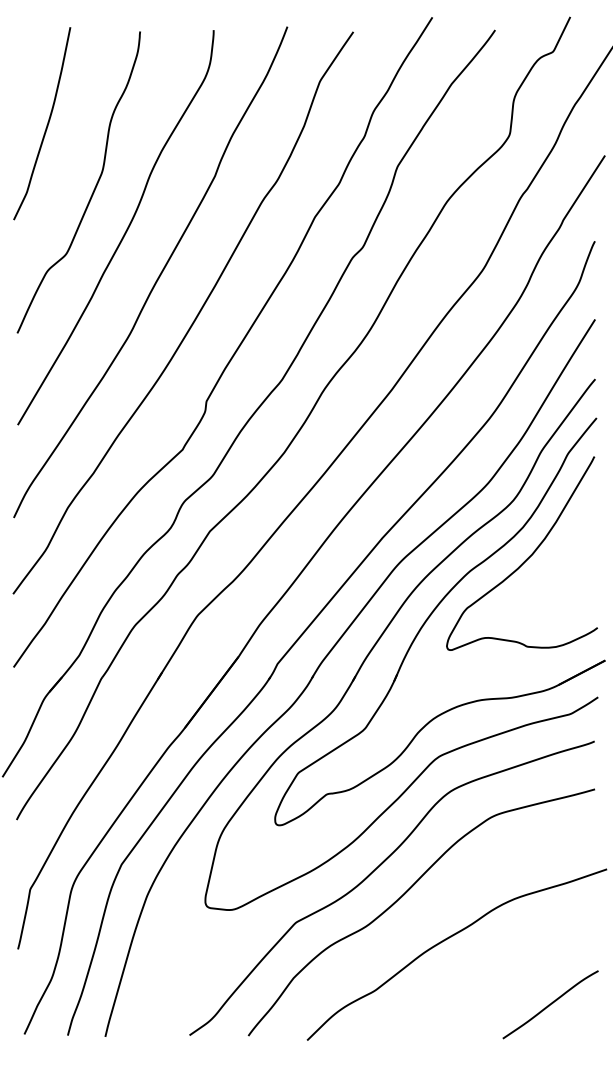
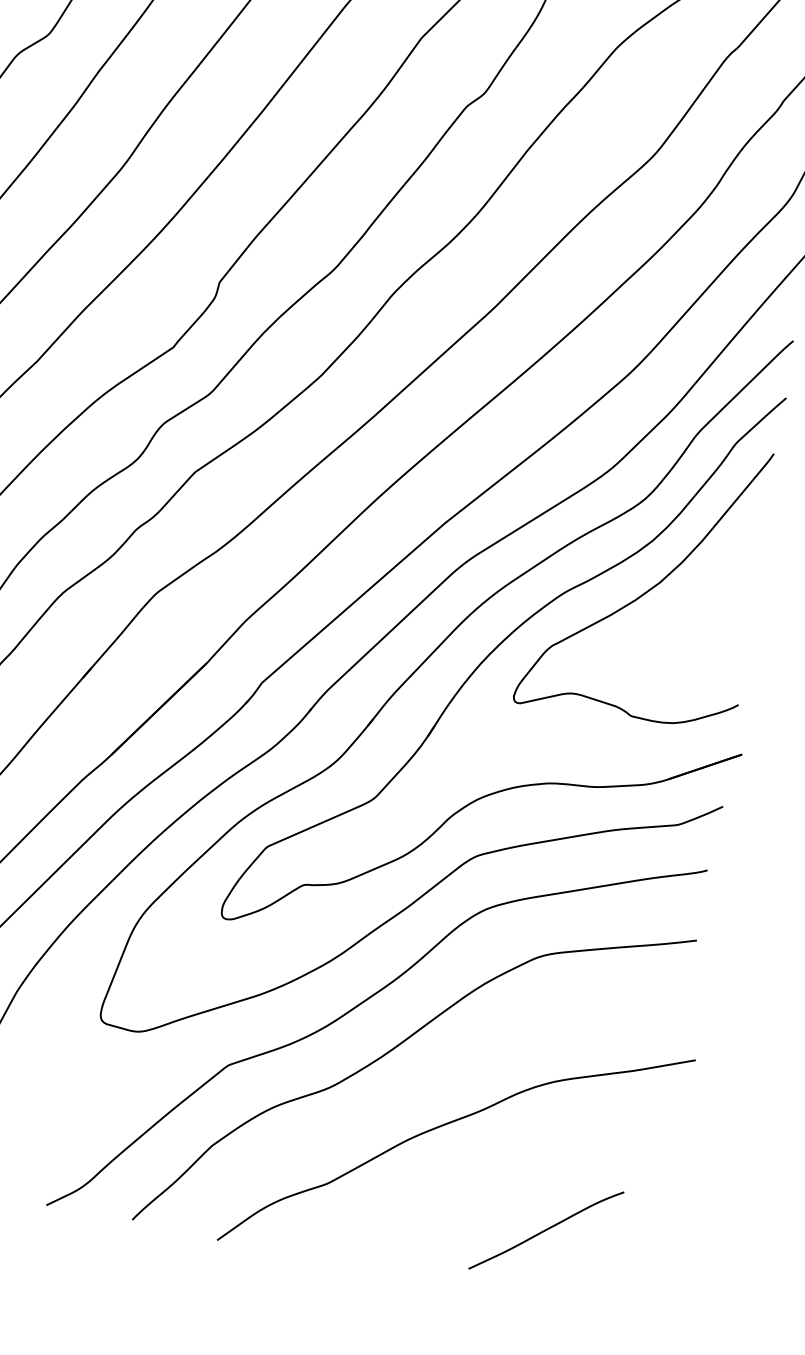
curve: (550, 1004) -> (546, 1230), moved

